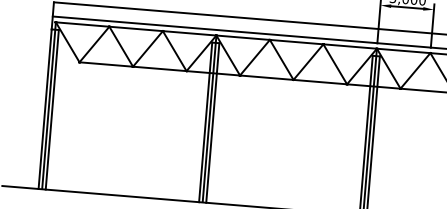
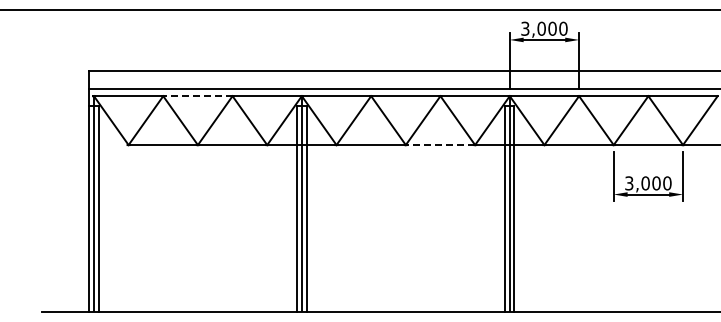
line: (135, 29) -> (197, 96), solid -> dashed
line: (320, 82) -> (440, 145), solid -> dashed

